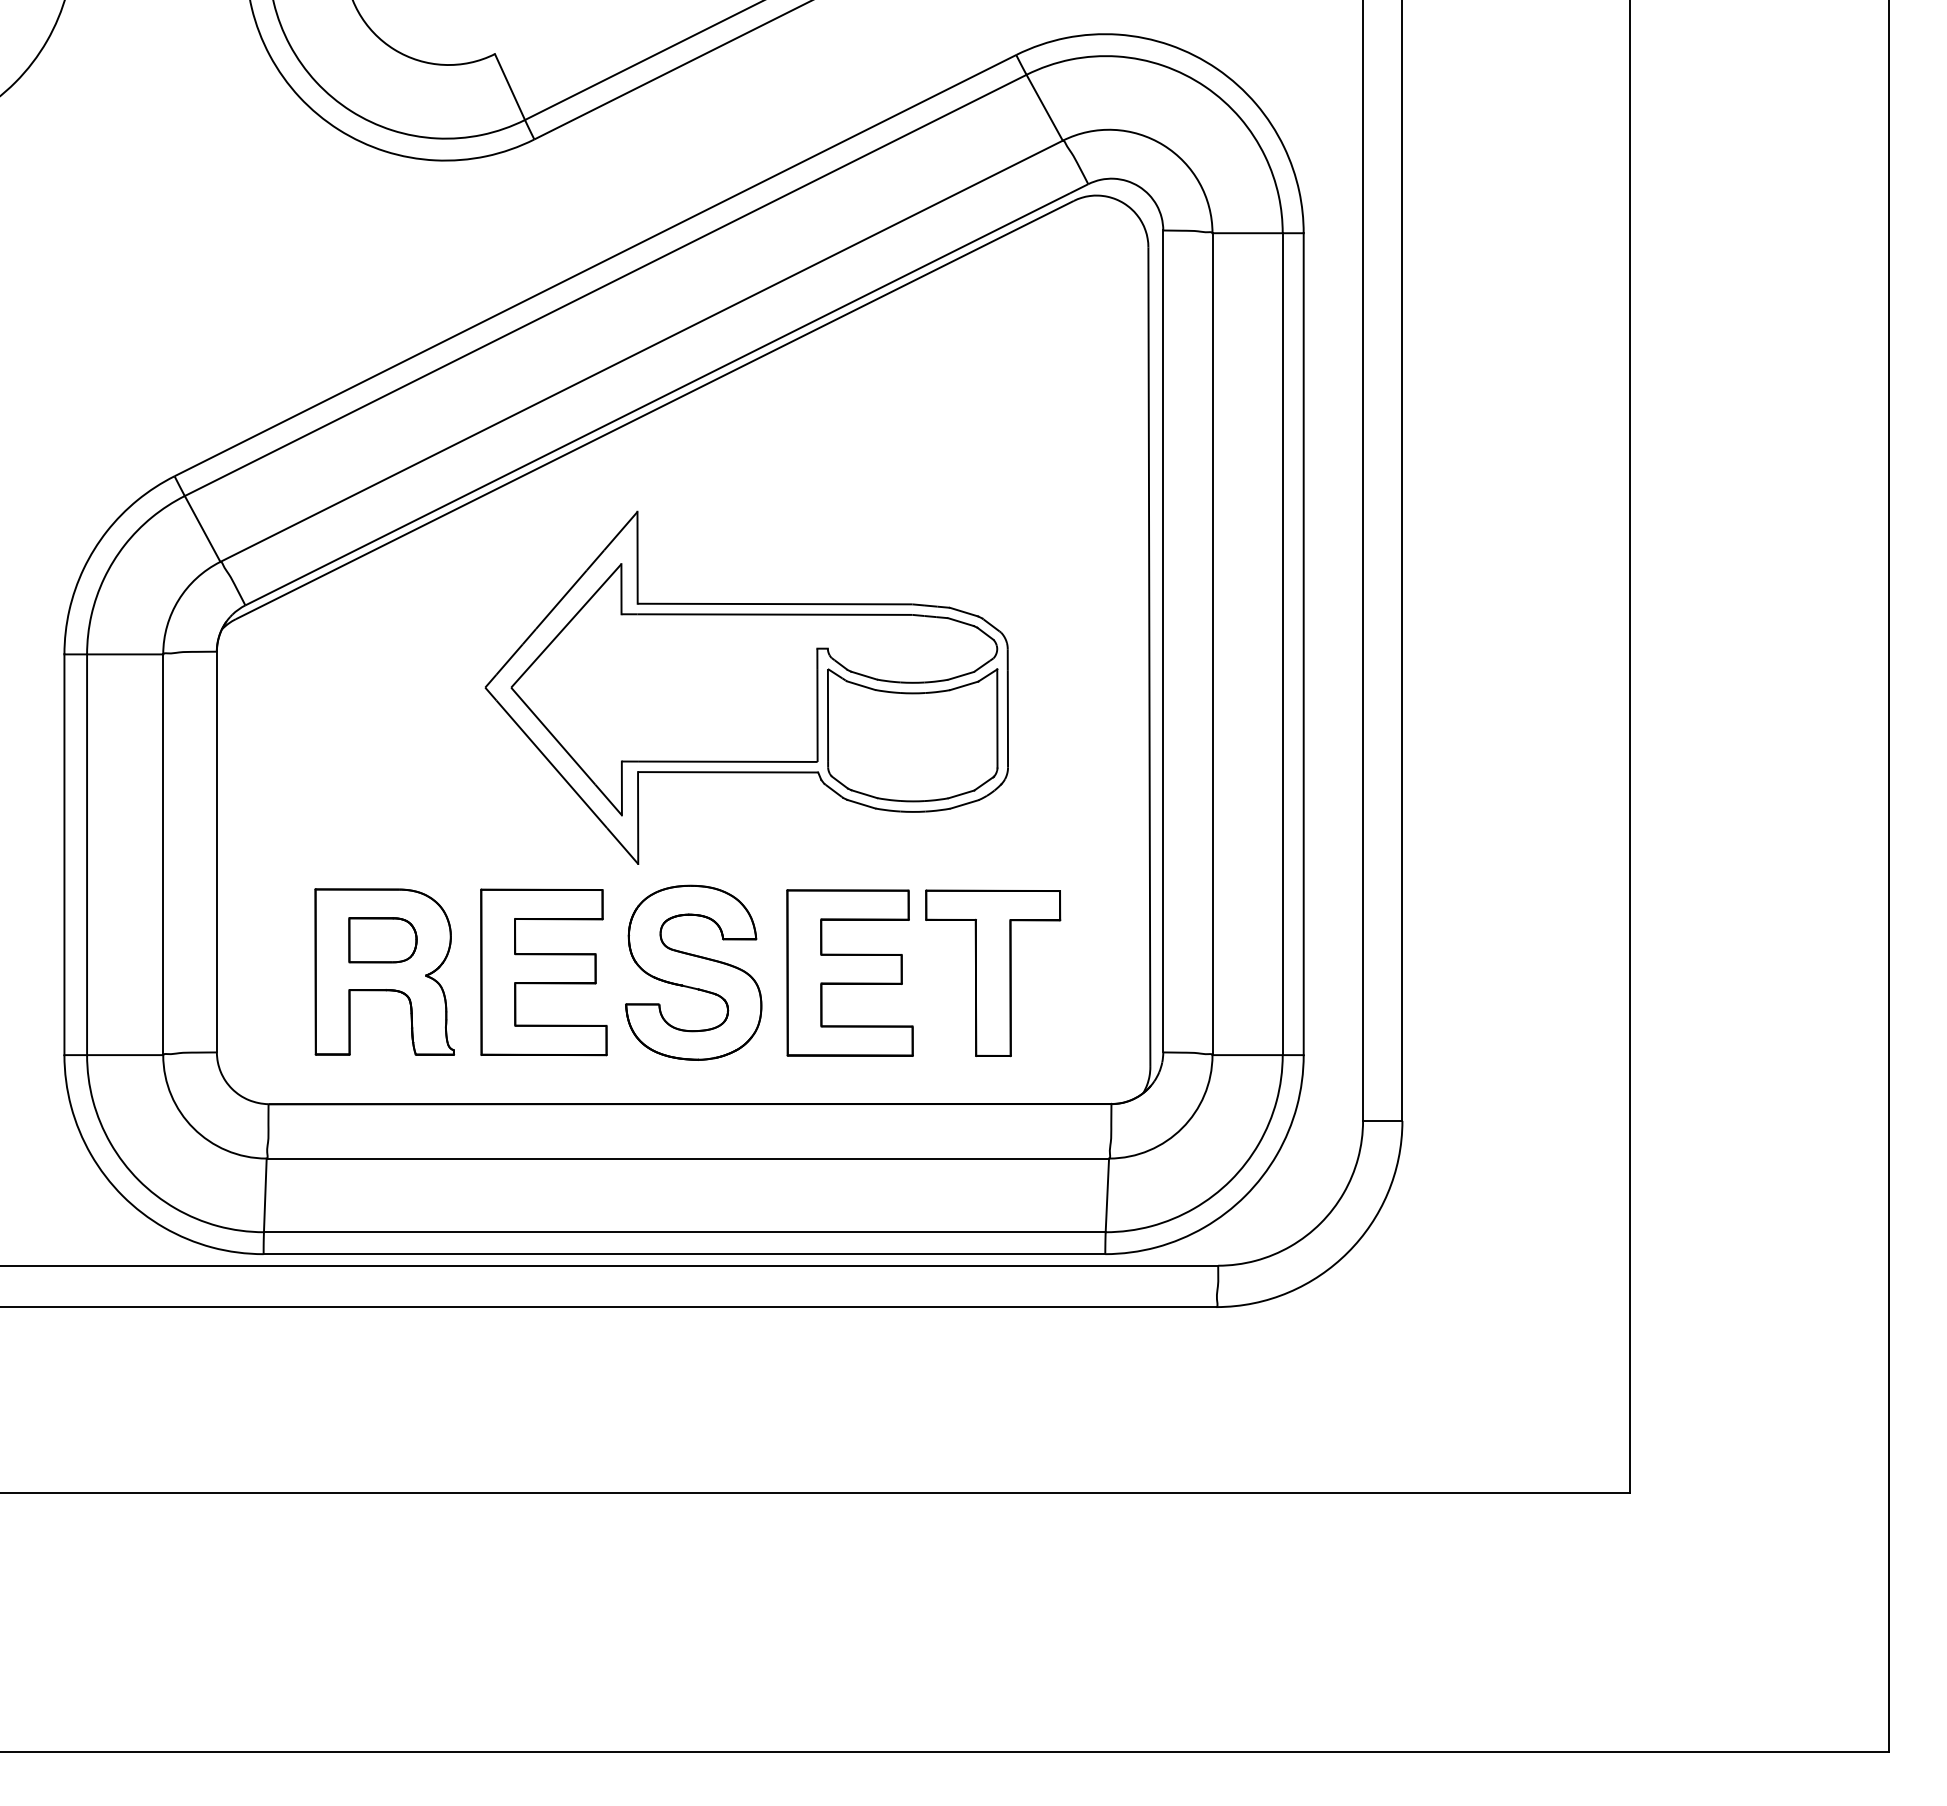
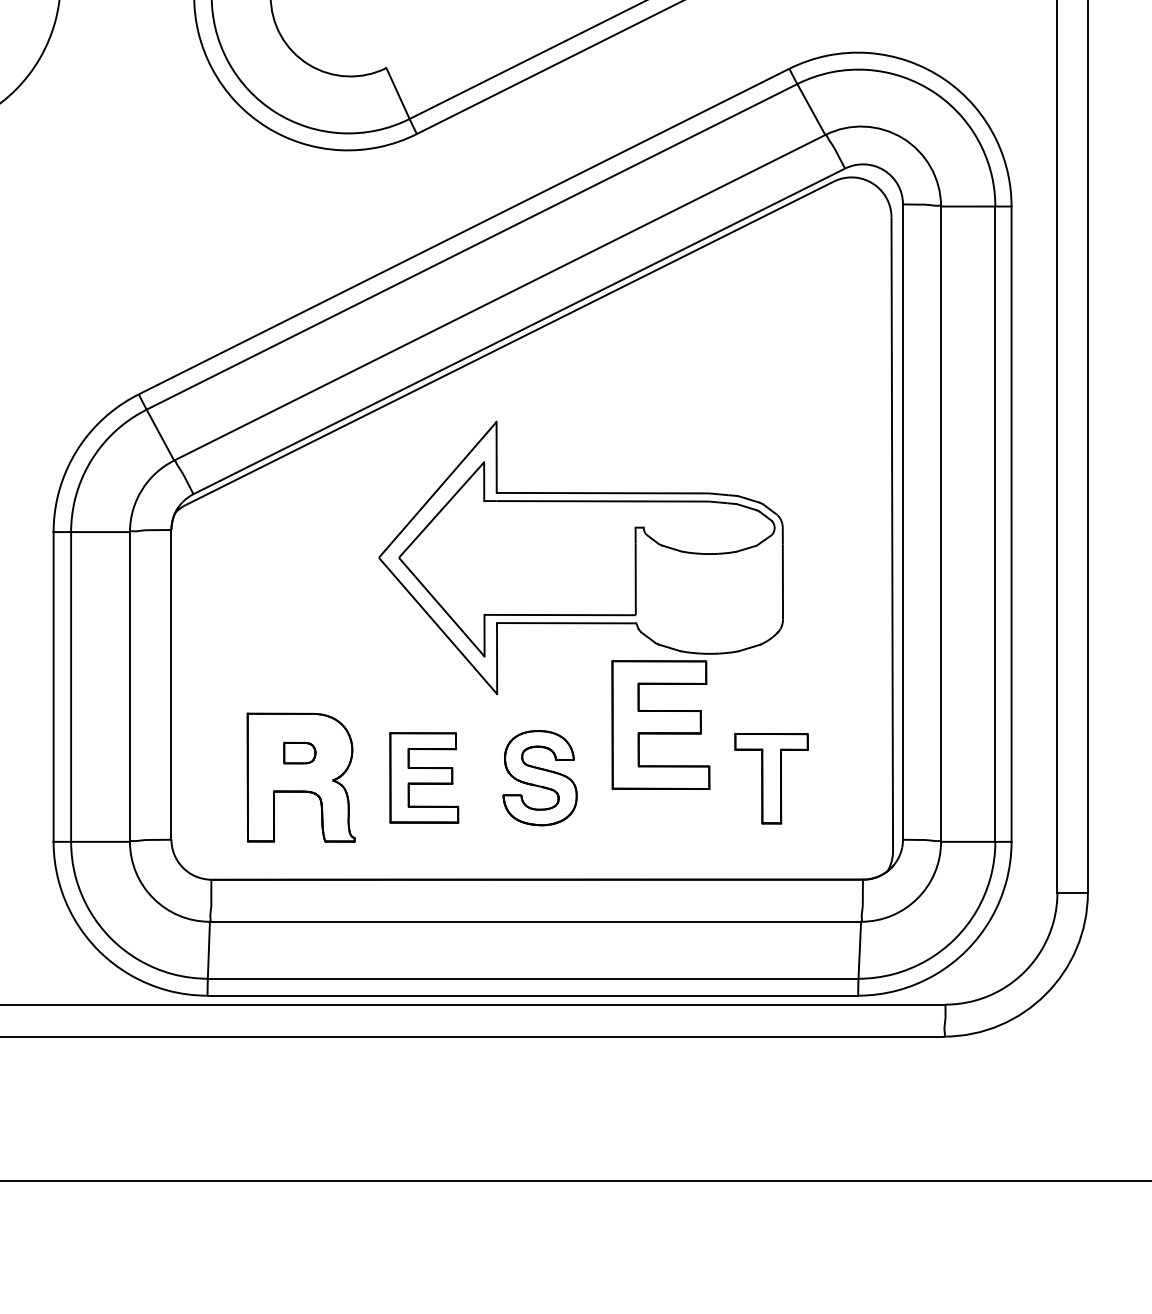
part: (912, 735) -> (709, 594), removed
part: (382, 940) -> (299, 753), size x0.6
part: (543, 972) -> (423, 777), size x0.7
part: (693, 972) -> (539, 777), size x0.7
part: (849, 972) -> (660, 724), moved
part: (993, 973) -> (771, 778), size x0.7

